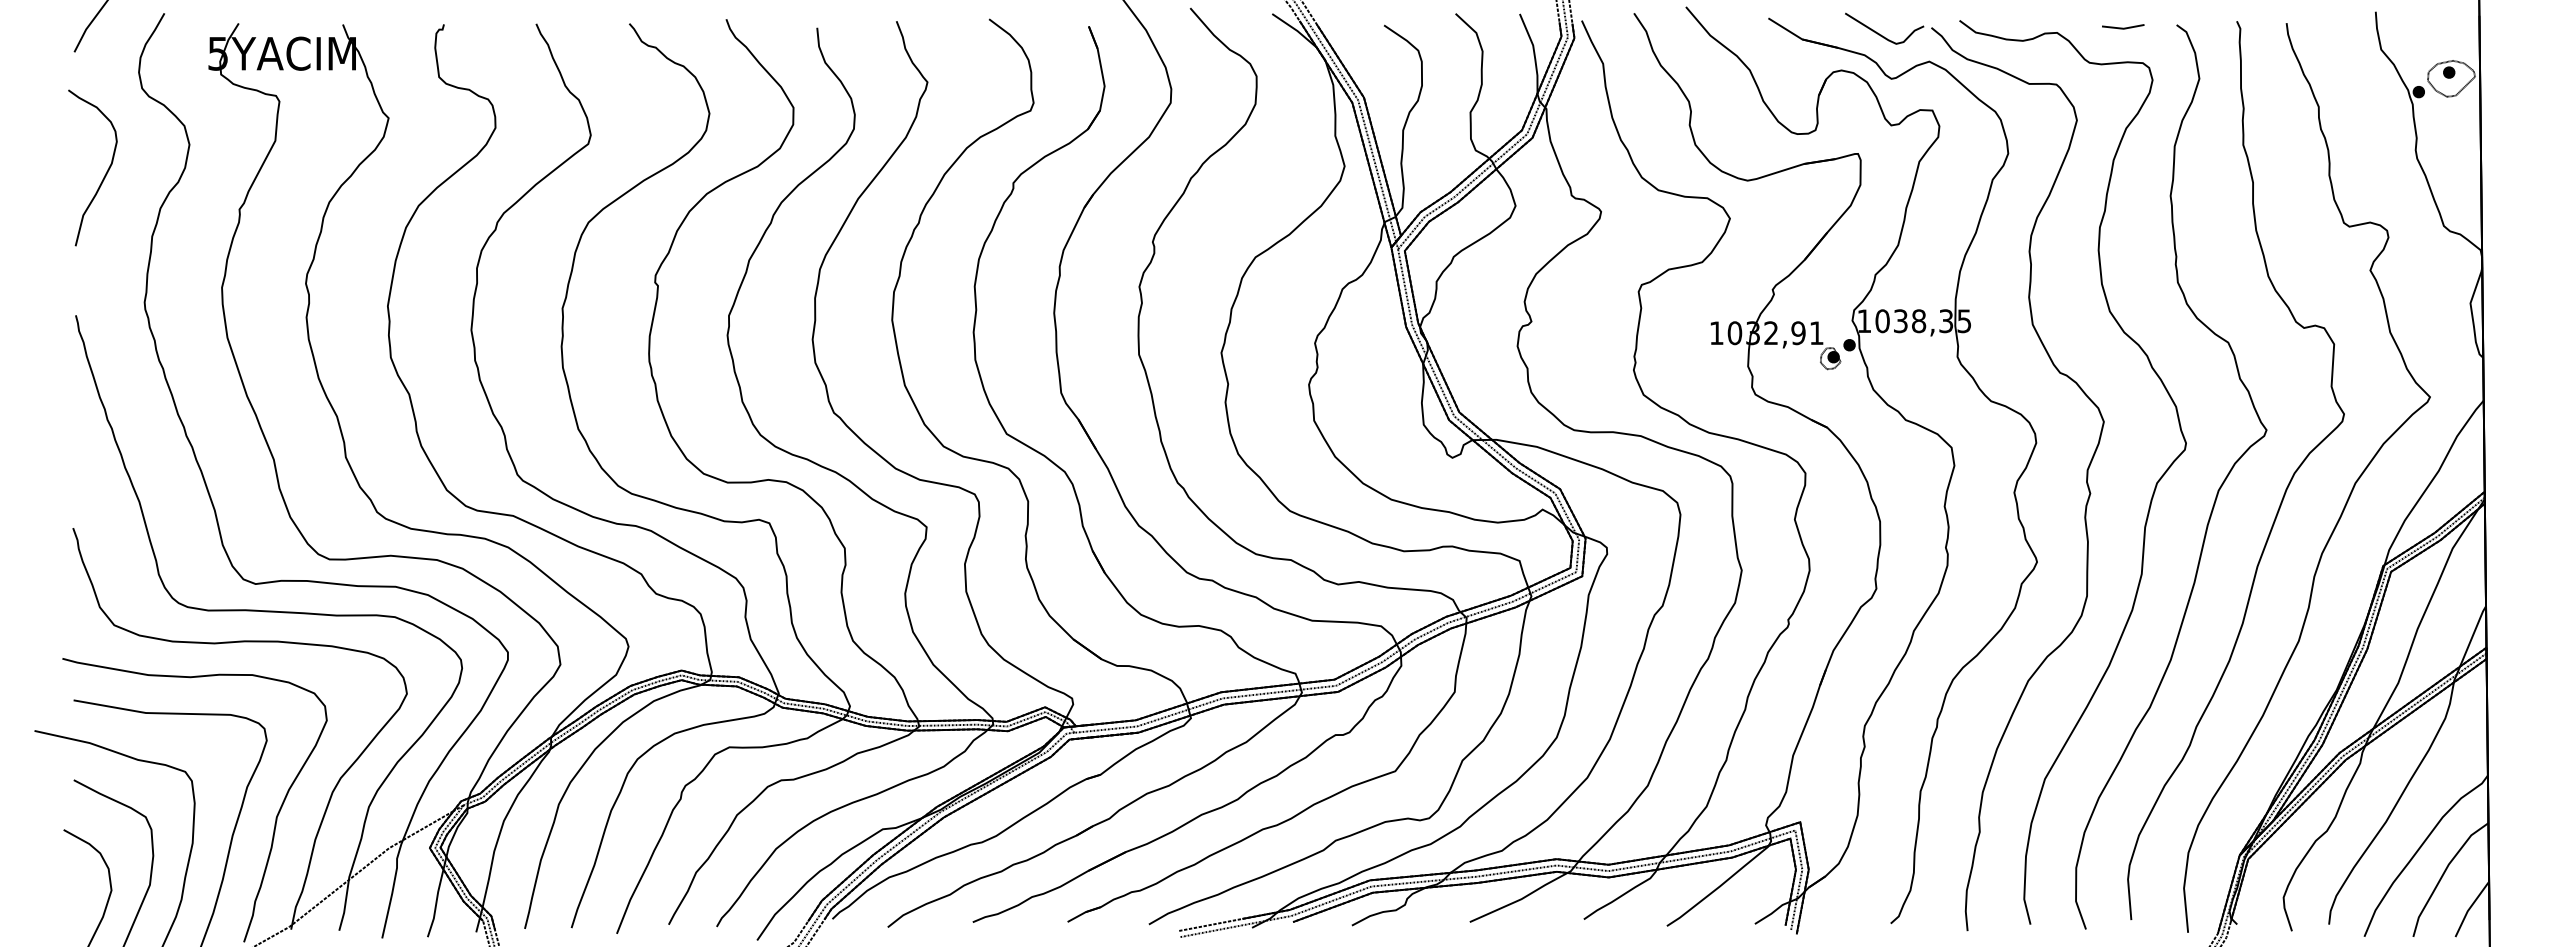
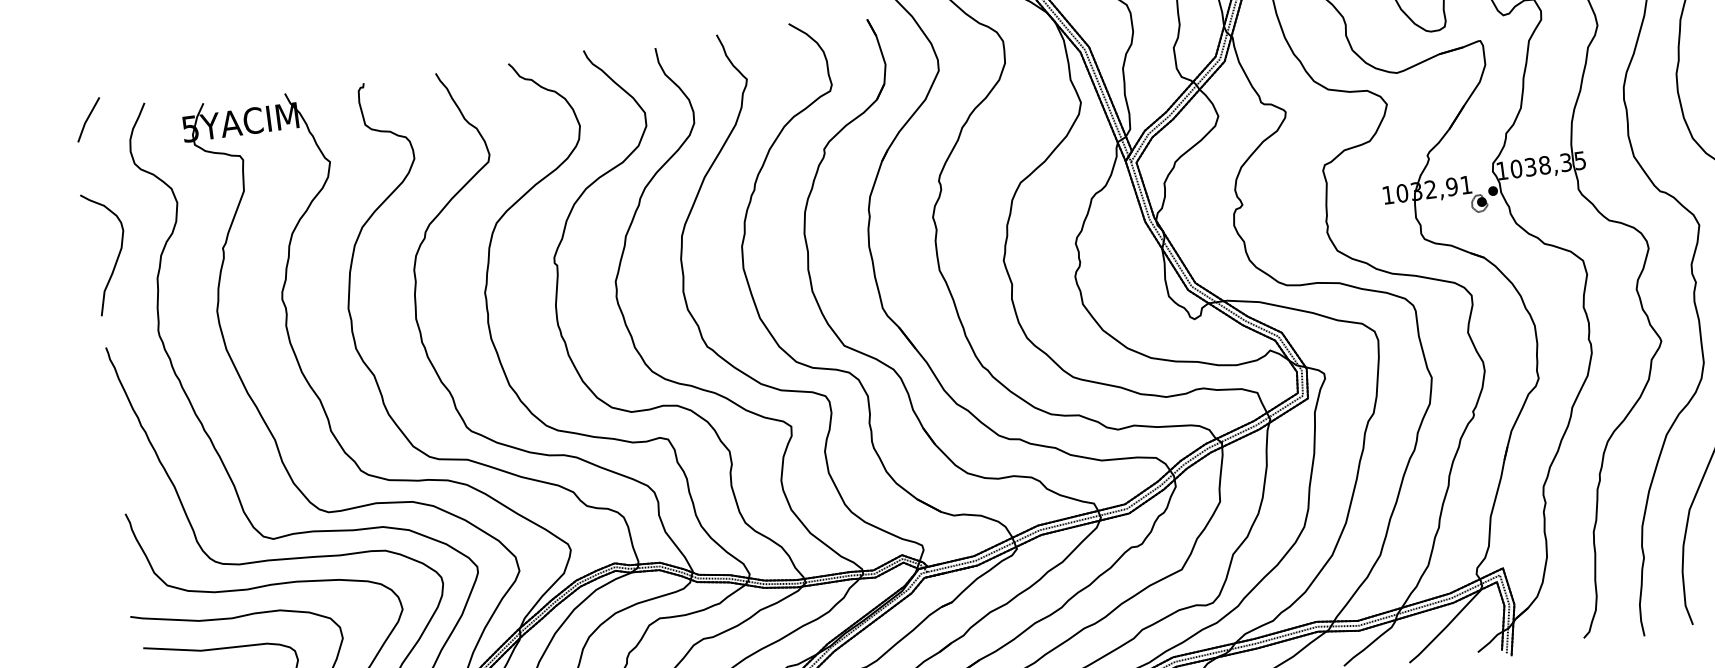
curve: (105, 173) -> (117, 256), moved

